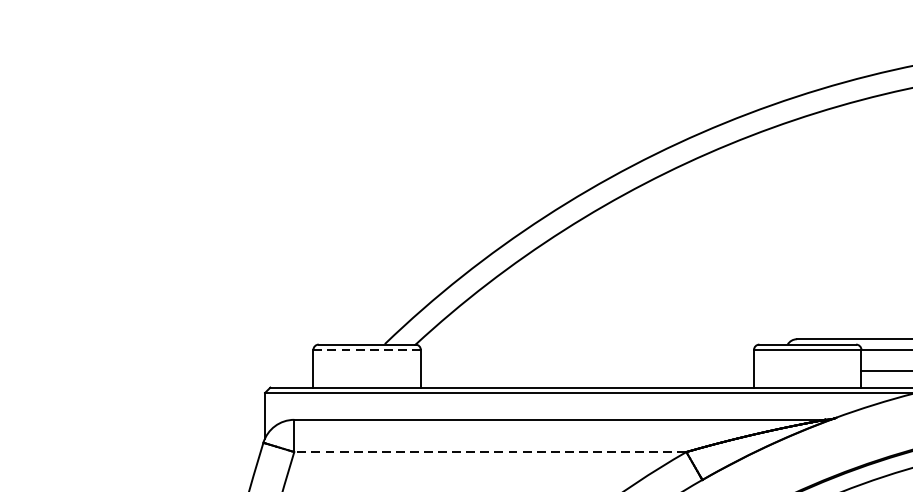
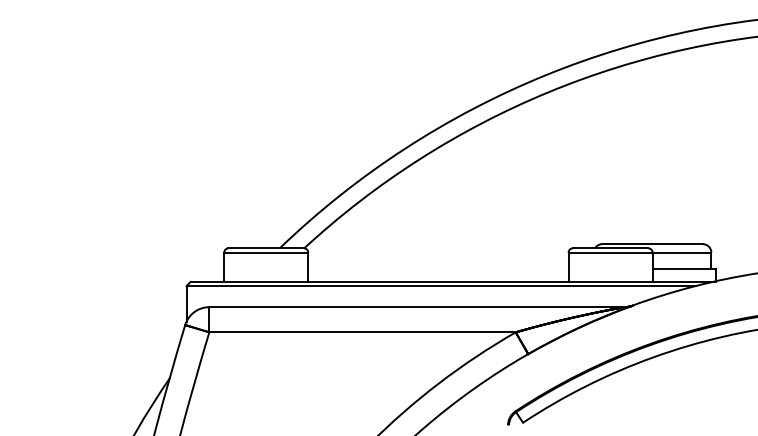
line: (367, 349) -> (266, 252), dashed -> solid
line: (490, 452) -> (362, 332), dashed -> solid

